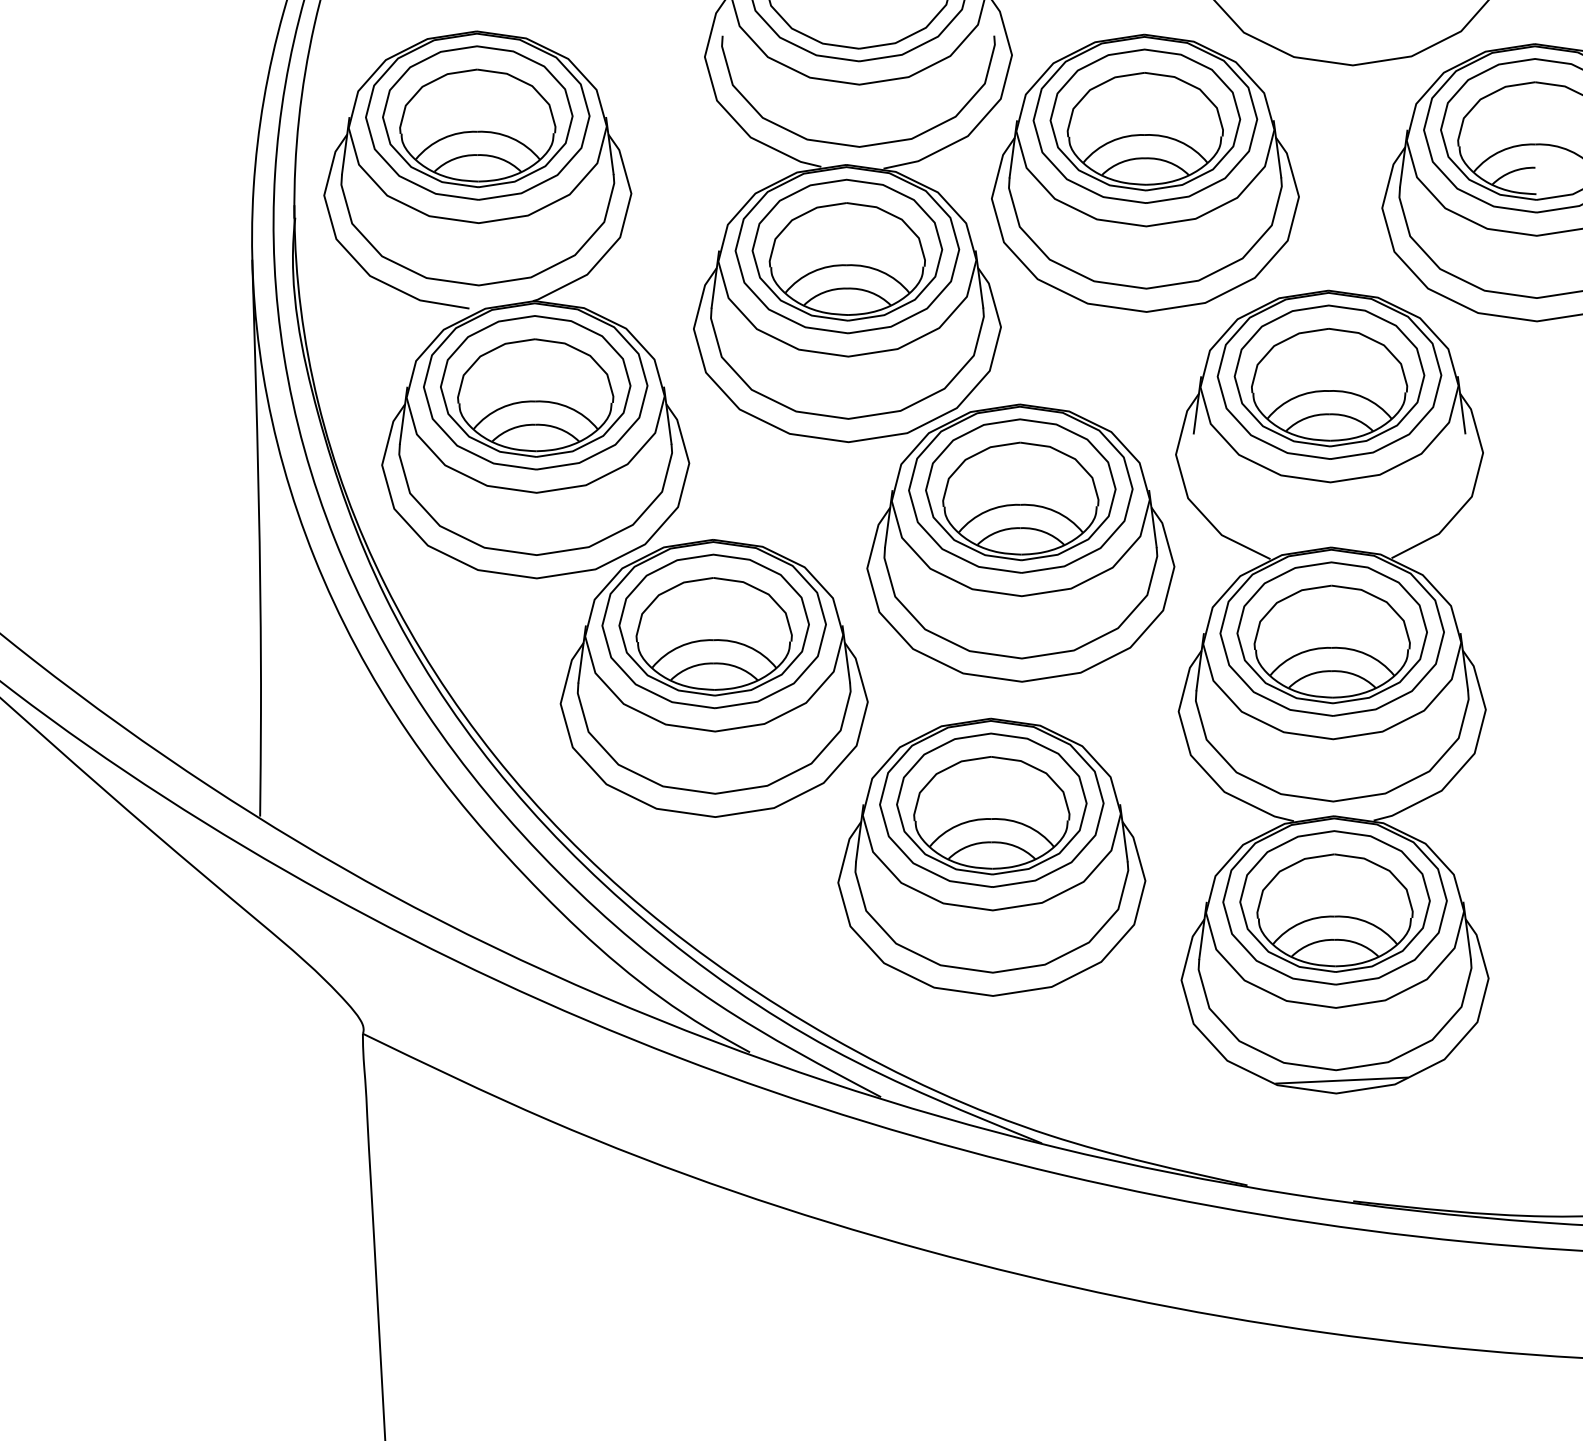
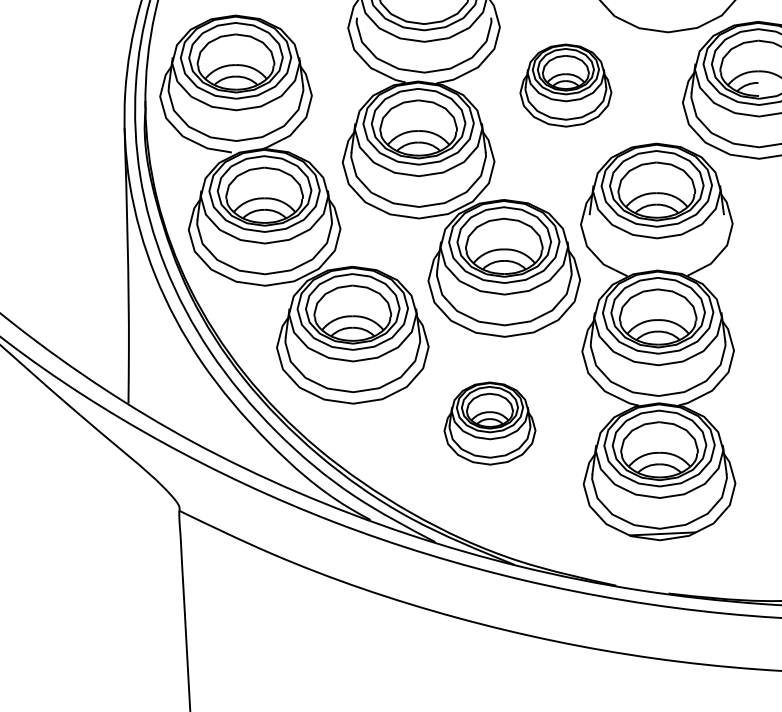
part: (1144, 172) -> (565, 85), size x0.6
part: (990, 857) -> (489, 423), size x0.6

